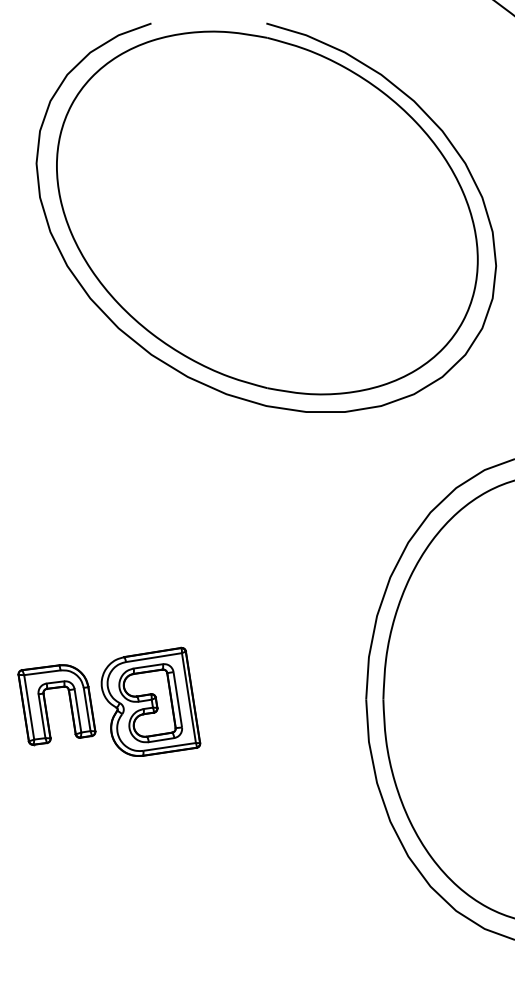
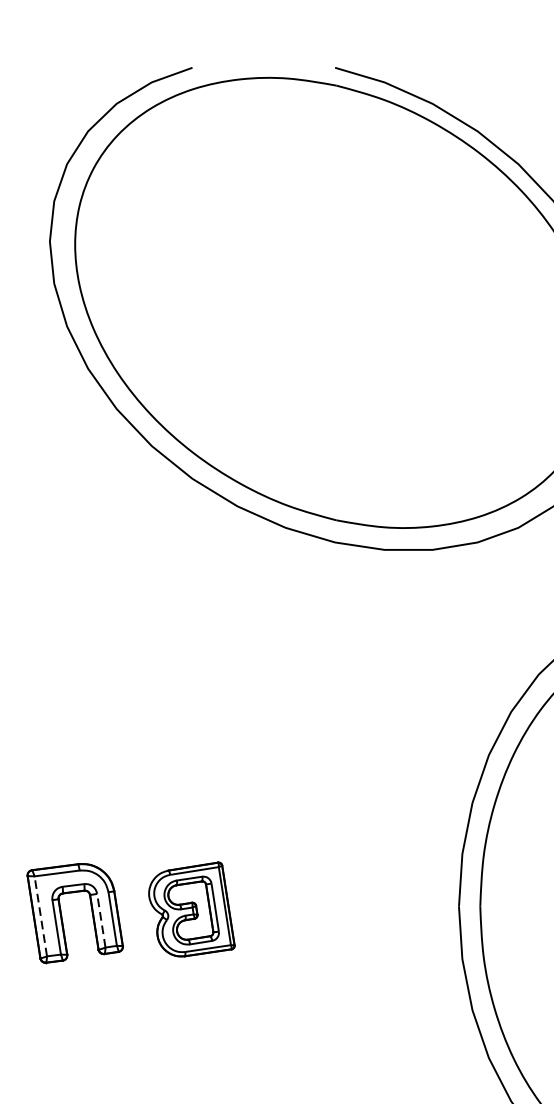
part: (150, 701) -> (191, 909), size x0.7
line: (29, 707) -> (41, 916), solid -> dashed
line: (77, 710) -> (100, 920), solid -> dashed

